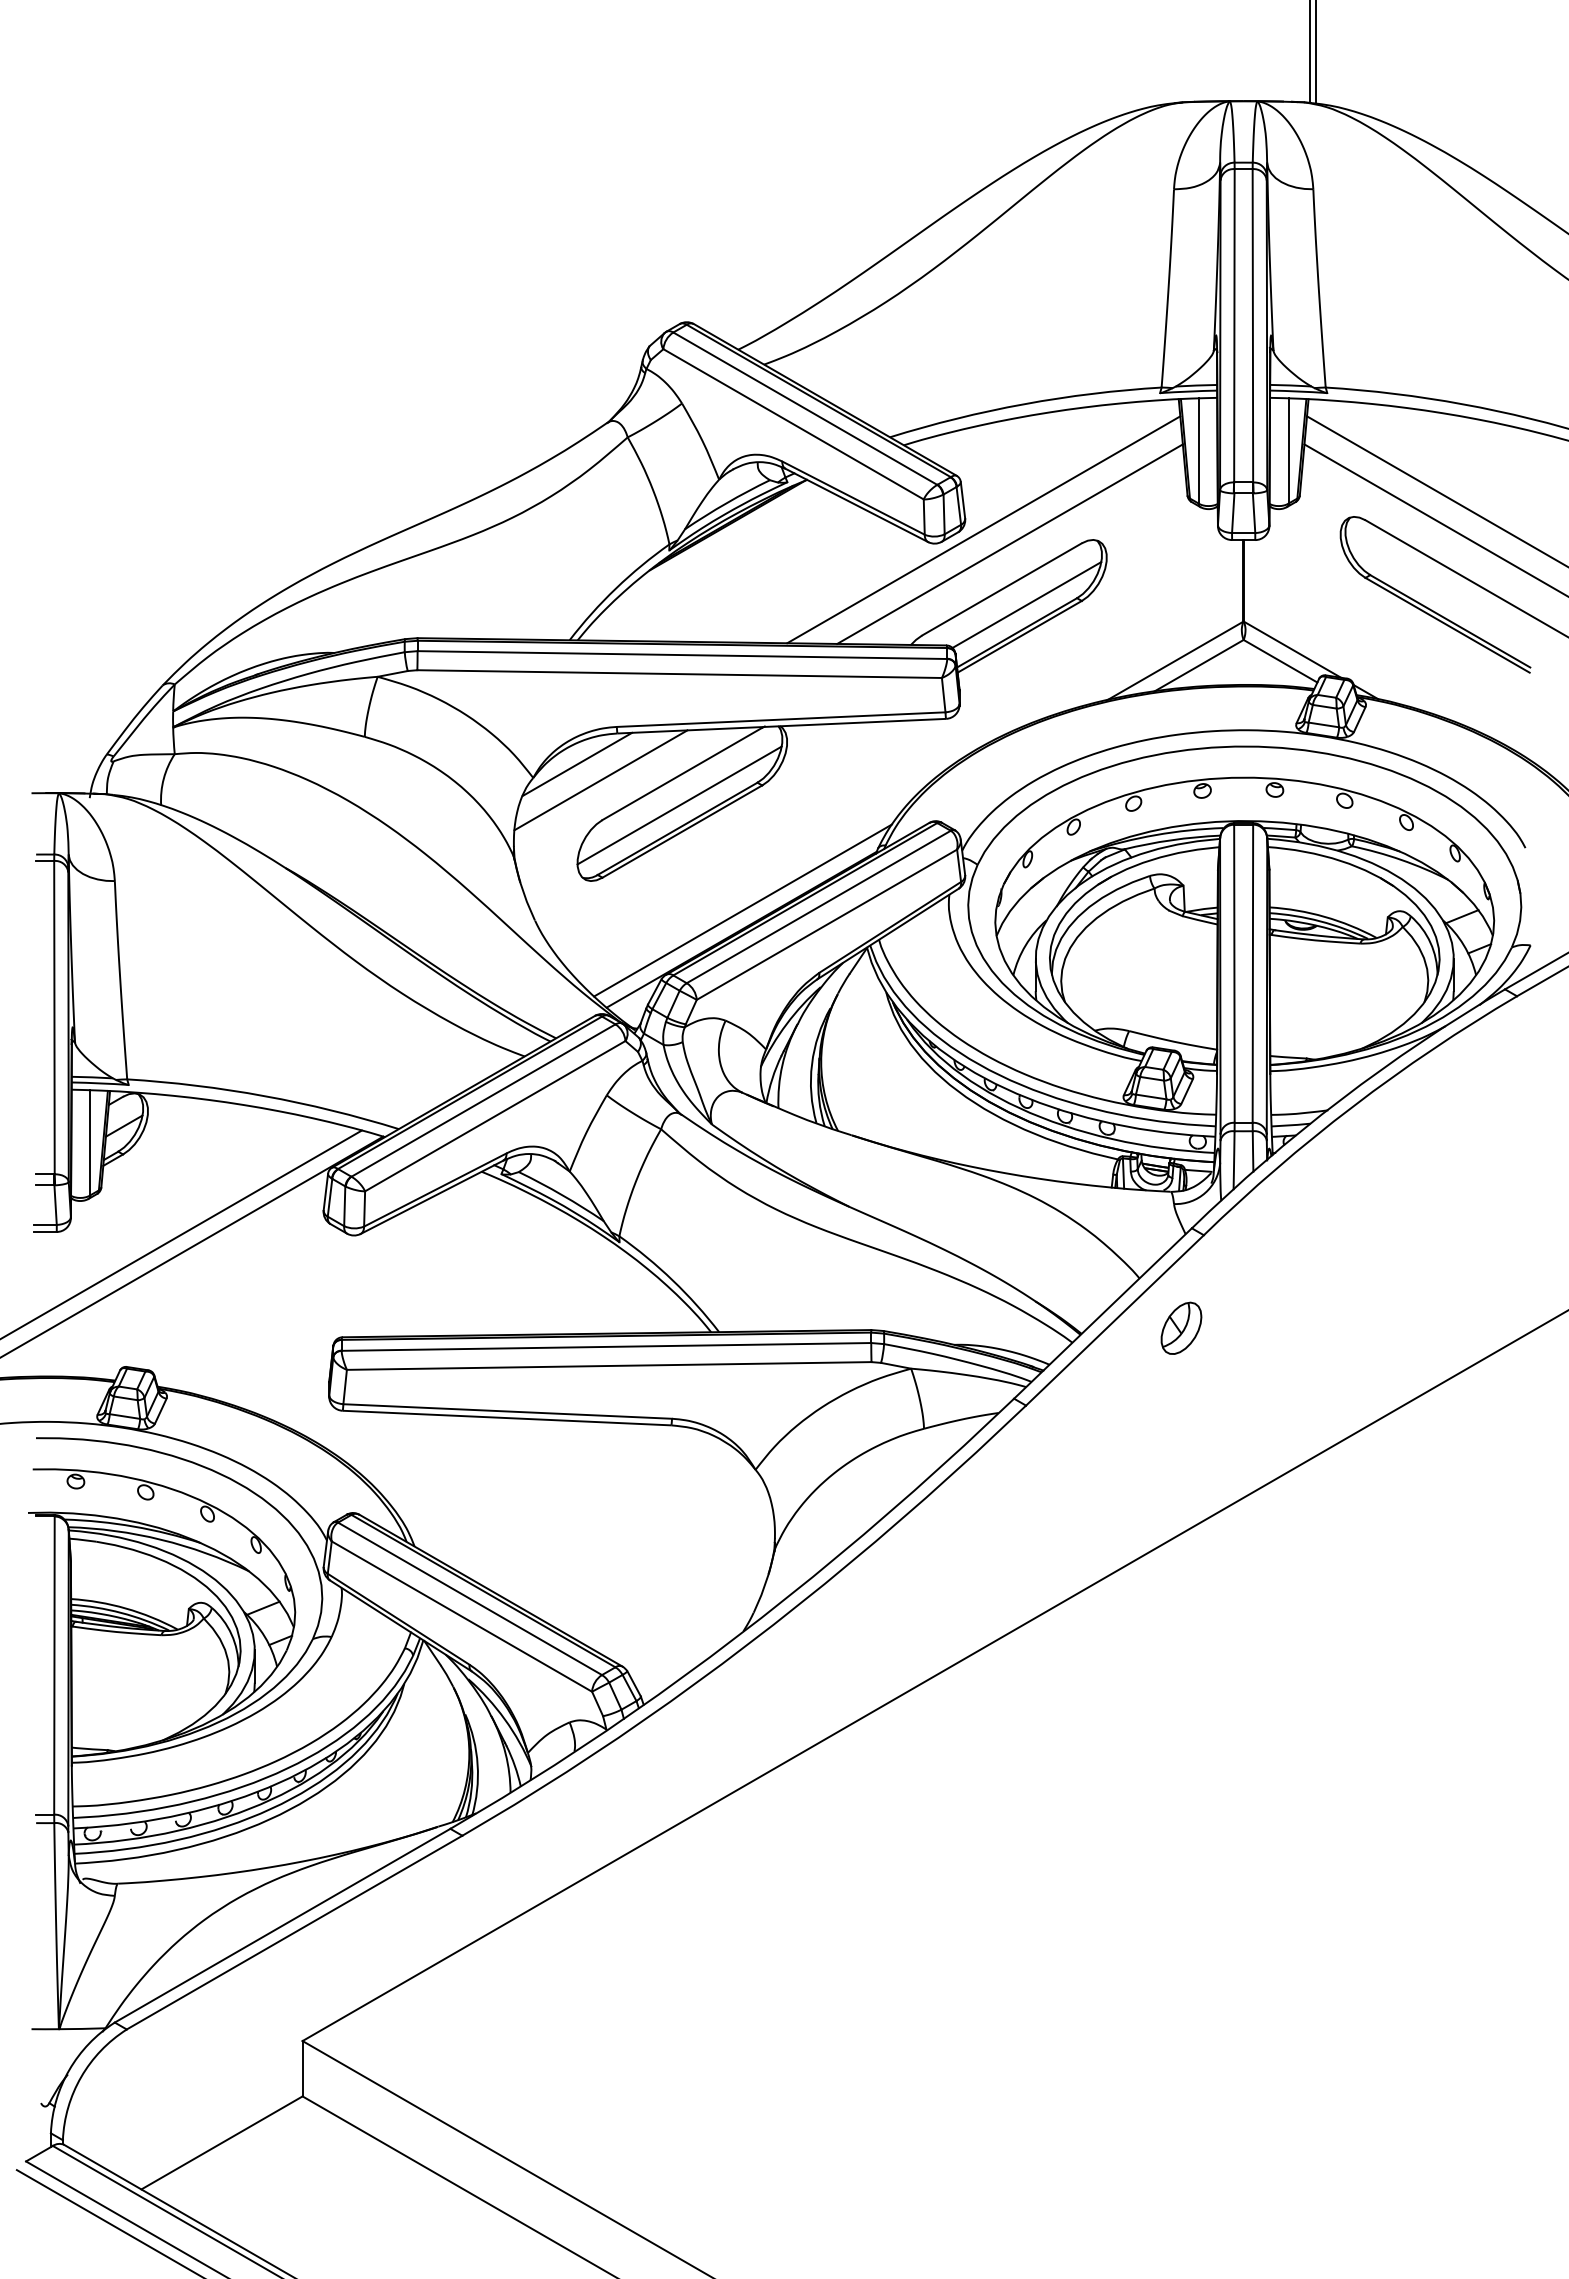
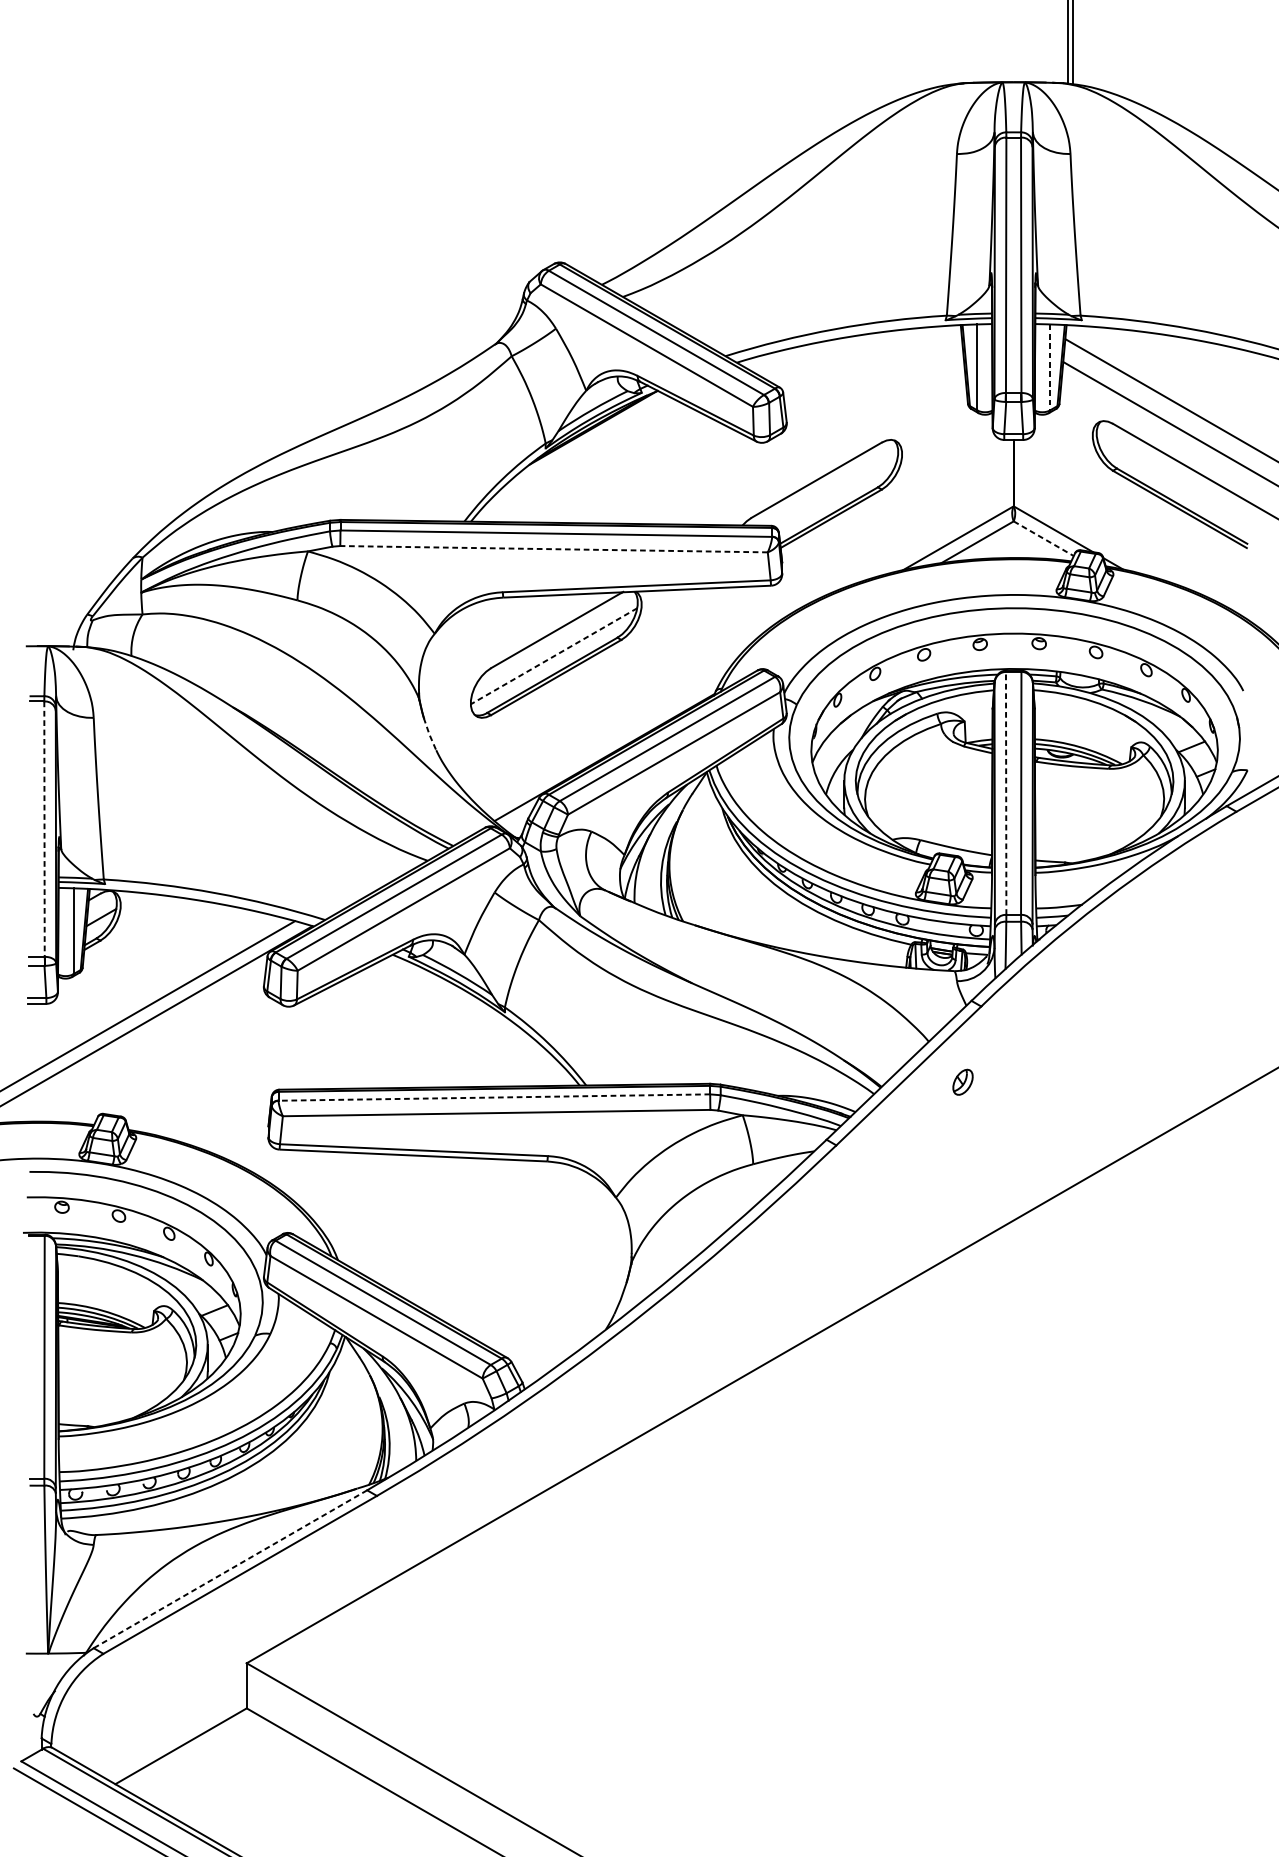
line: (1288, 450) -> (1050, 366), solid -> dashed
line: (983, 529) -> (801, 431), removed
line: (1009, 543) -> (822, 442), removed
line: (1026, 605) -> (836, 493), removed
line: (1280, 661) -> (1043, 538), solid -> dashed
line: (679, 674) -> (553, 549), solid -> dashed
line: (577, 763) -> (470, 622), removed
line: (600, 780) -> (489, 635), removed
line: (679, 805) -> (553, 656), solid -> dashed
line: (526, 901) -> (429, 734), solid -> dashed
line: (742, 910) -> (605, 741), removed
line: (1234, 973) -> (1006, 793), solid -> dashed
line: (54, 1017) -> (44, 829), solid -> dashed
part: (1181, 1327) -> (963, 1081), size x0.6
line: (606, 1346) -> (494, 1097), solid -> dashed
line: (282, 1925) -> (230, 1569), solid -> dashed

